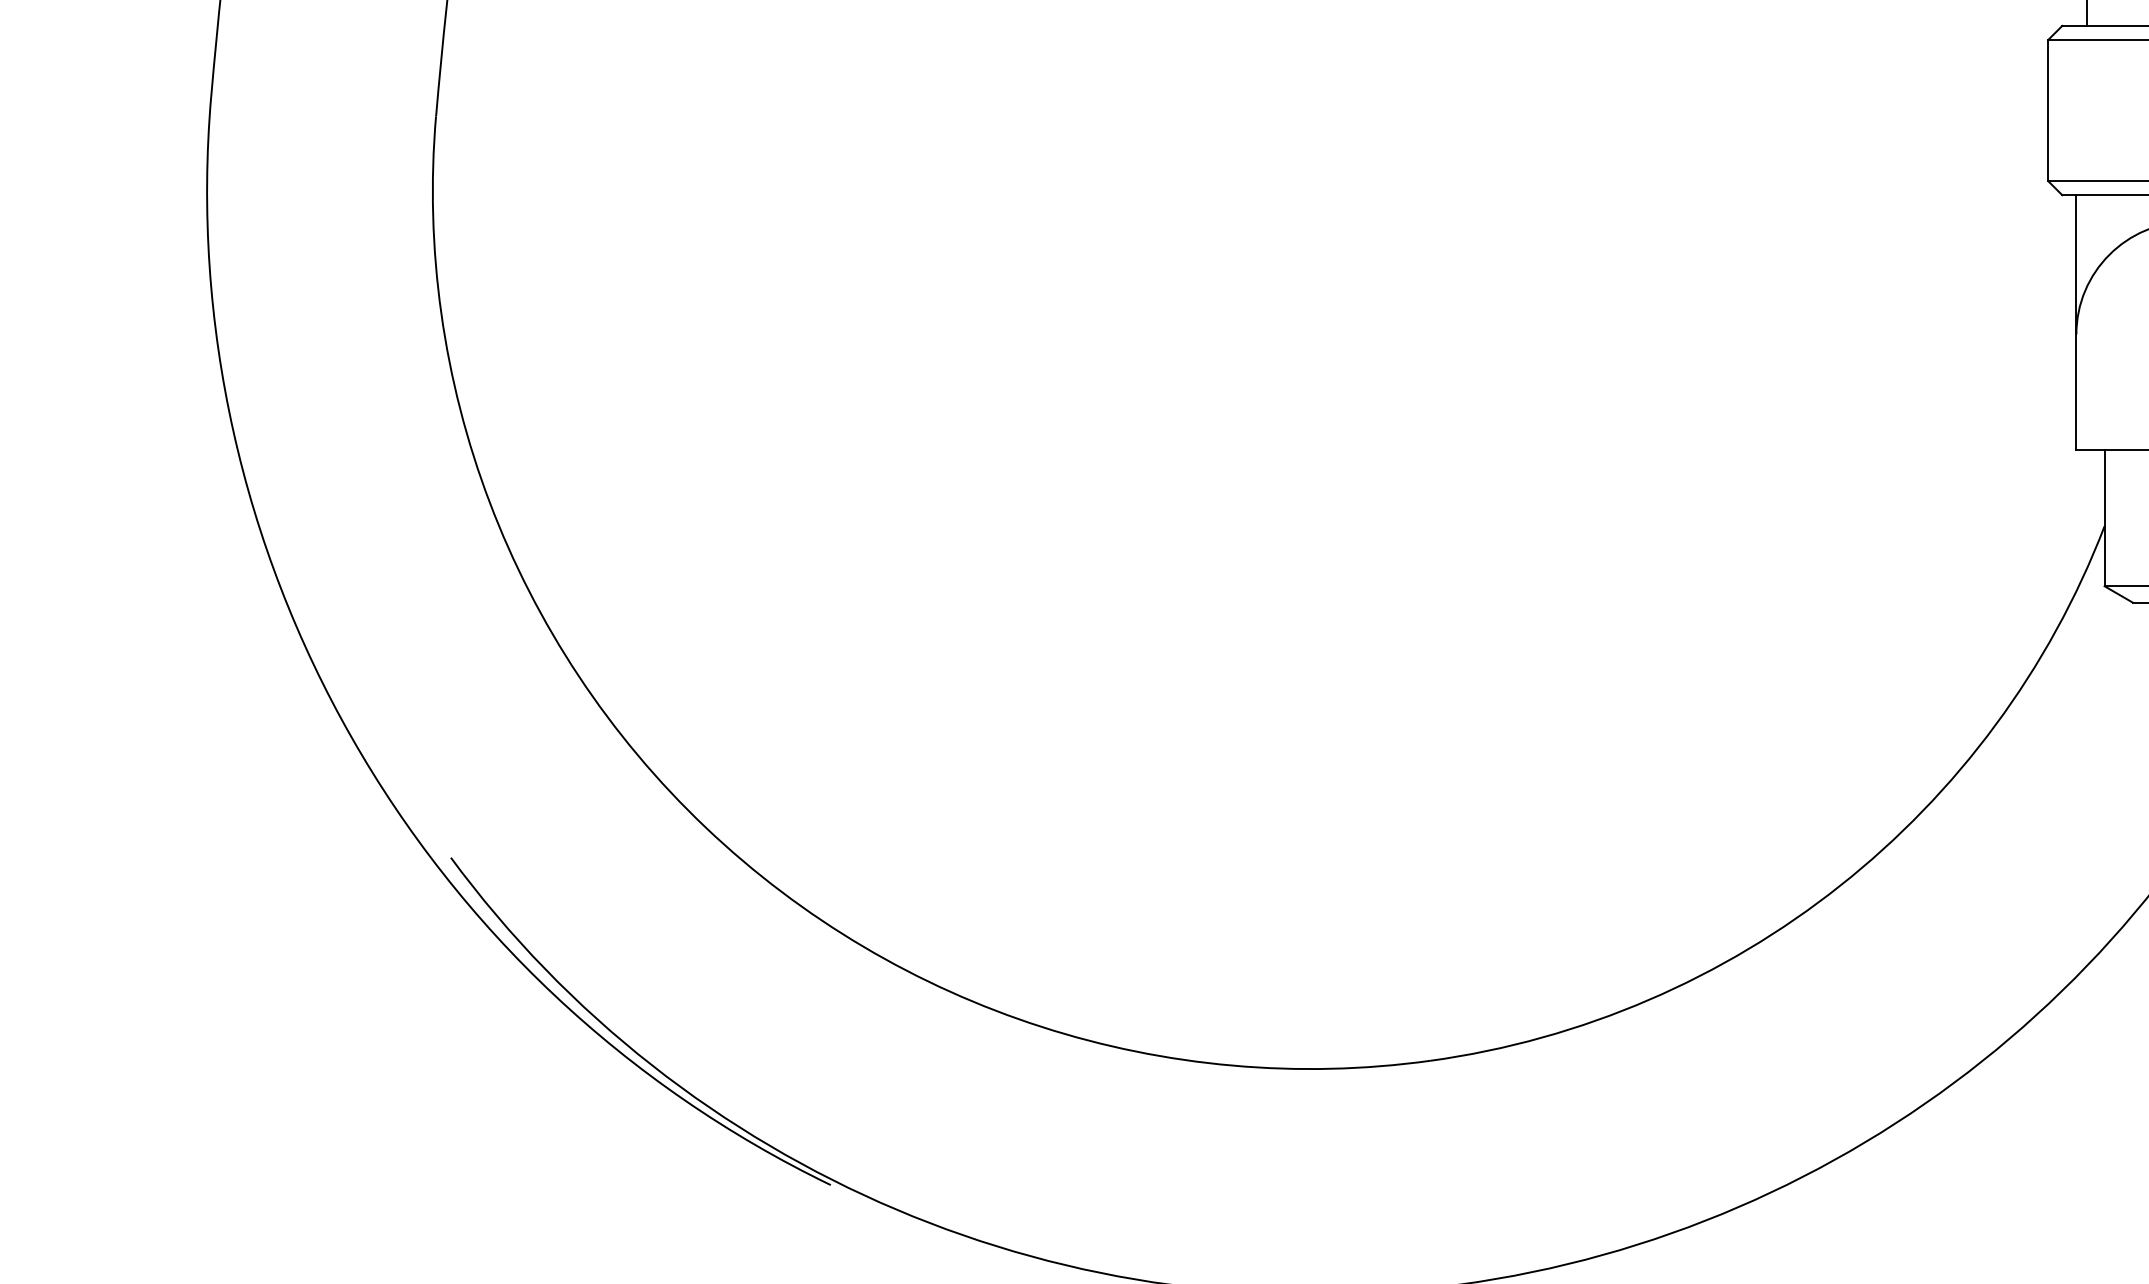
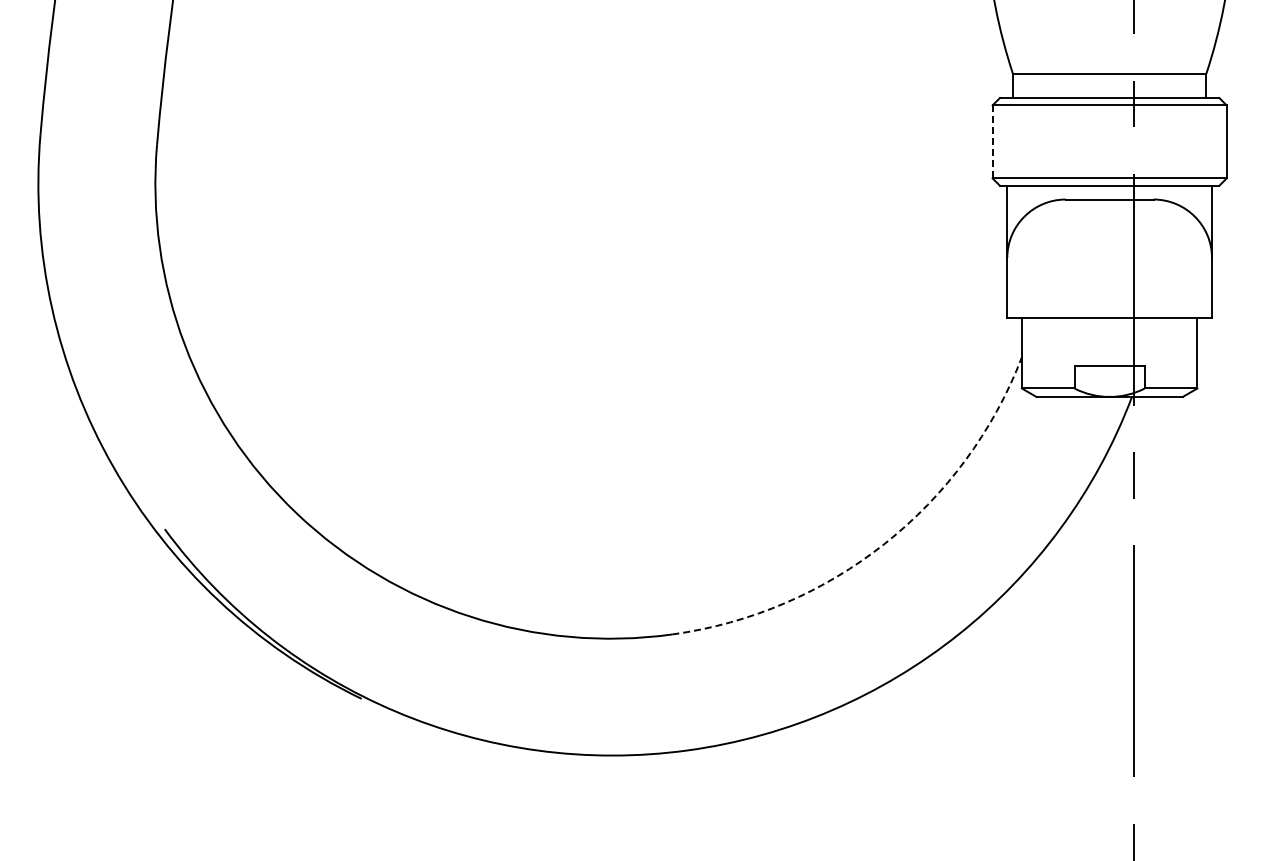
line: (2047, 109) -> (992, 141), solid -> dashed
arc: (1839, 885) -> (884, 543), solid -> dashed

